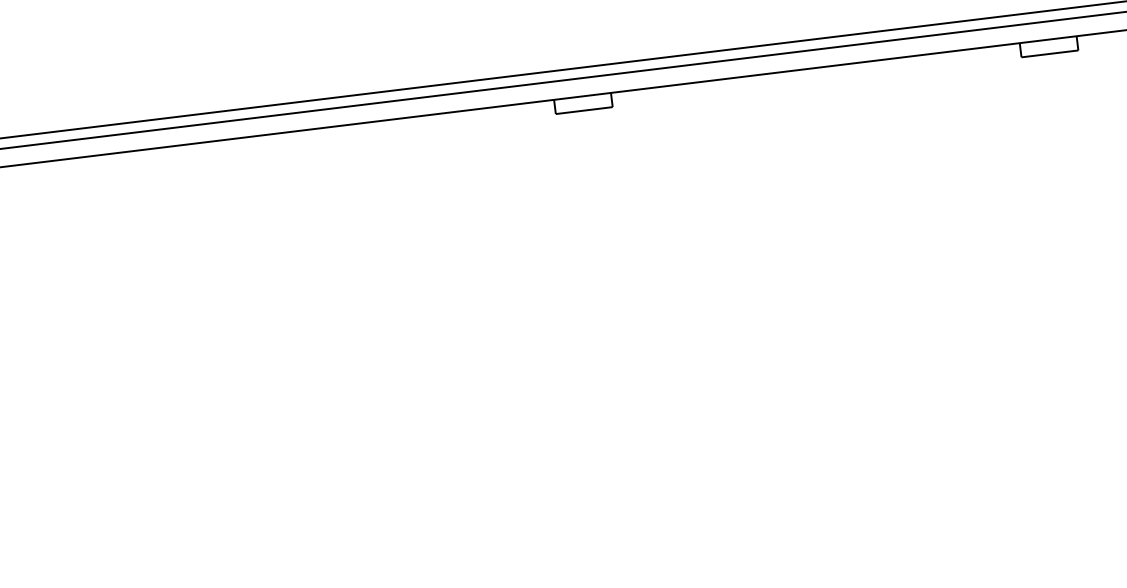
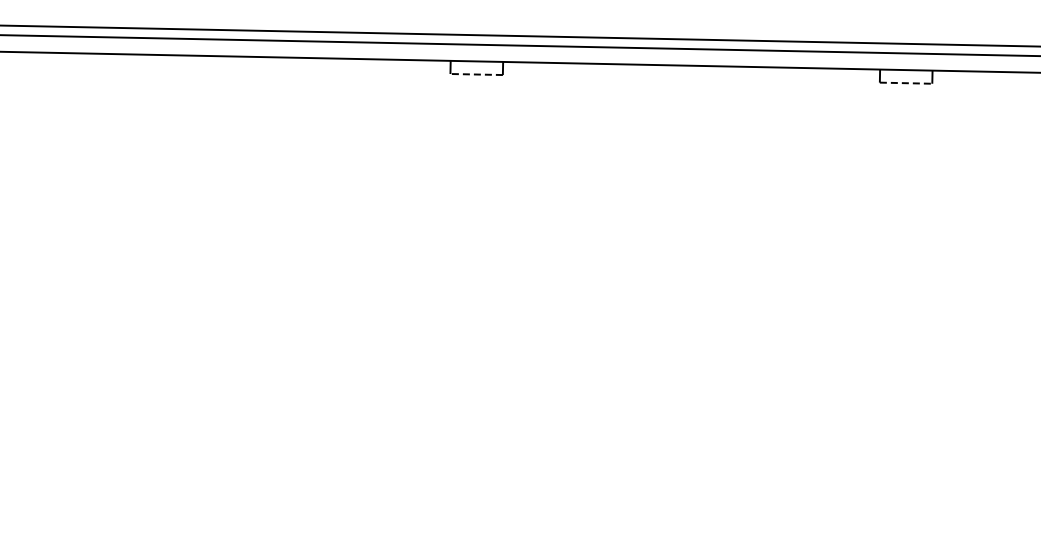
line: (1050, 54) -> (906, 83), solid -> dashed
line: (584, 110) -> (476, 74), solid -> dashed

